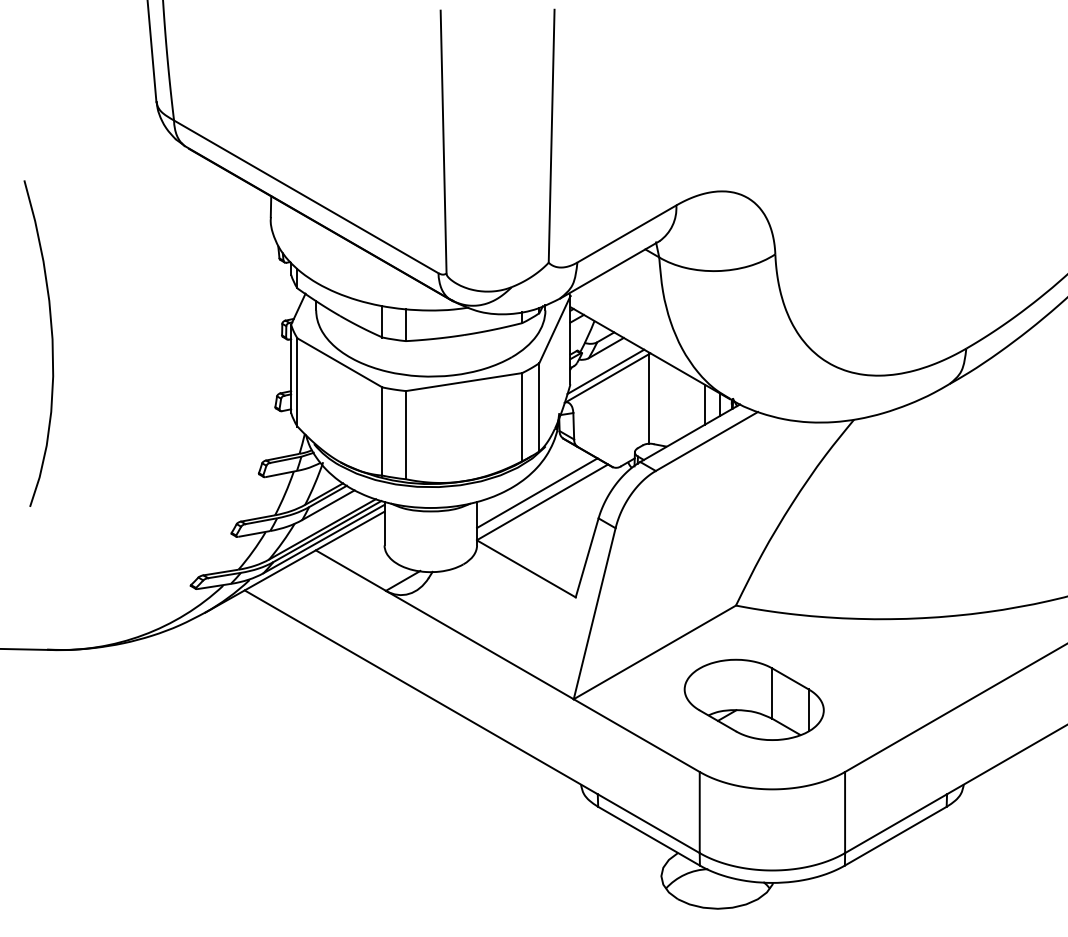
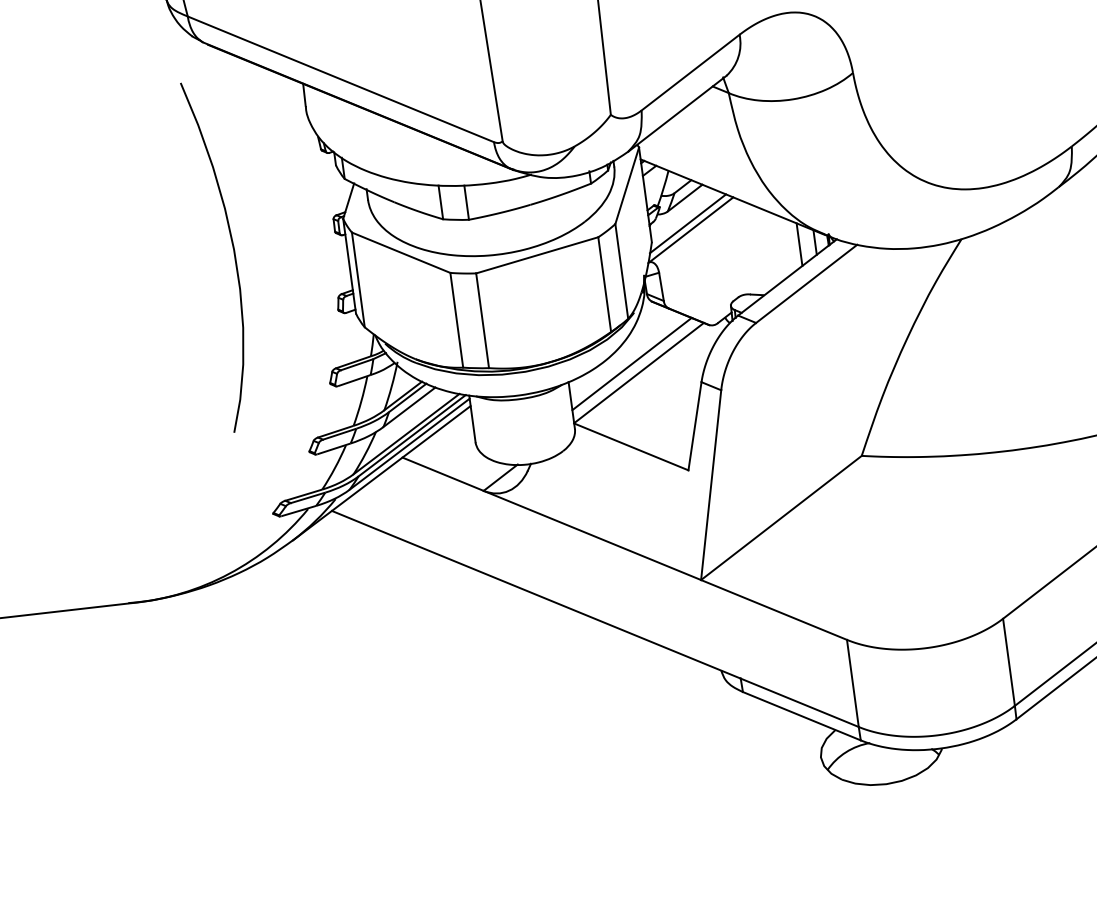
curve: (51, 343) -> (233, 254), moved
line: (648, 398) -> (737, 246), removed
part: (753, 699) -> (894, 554), removed

